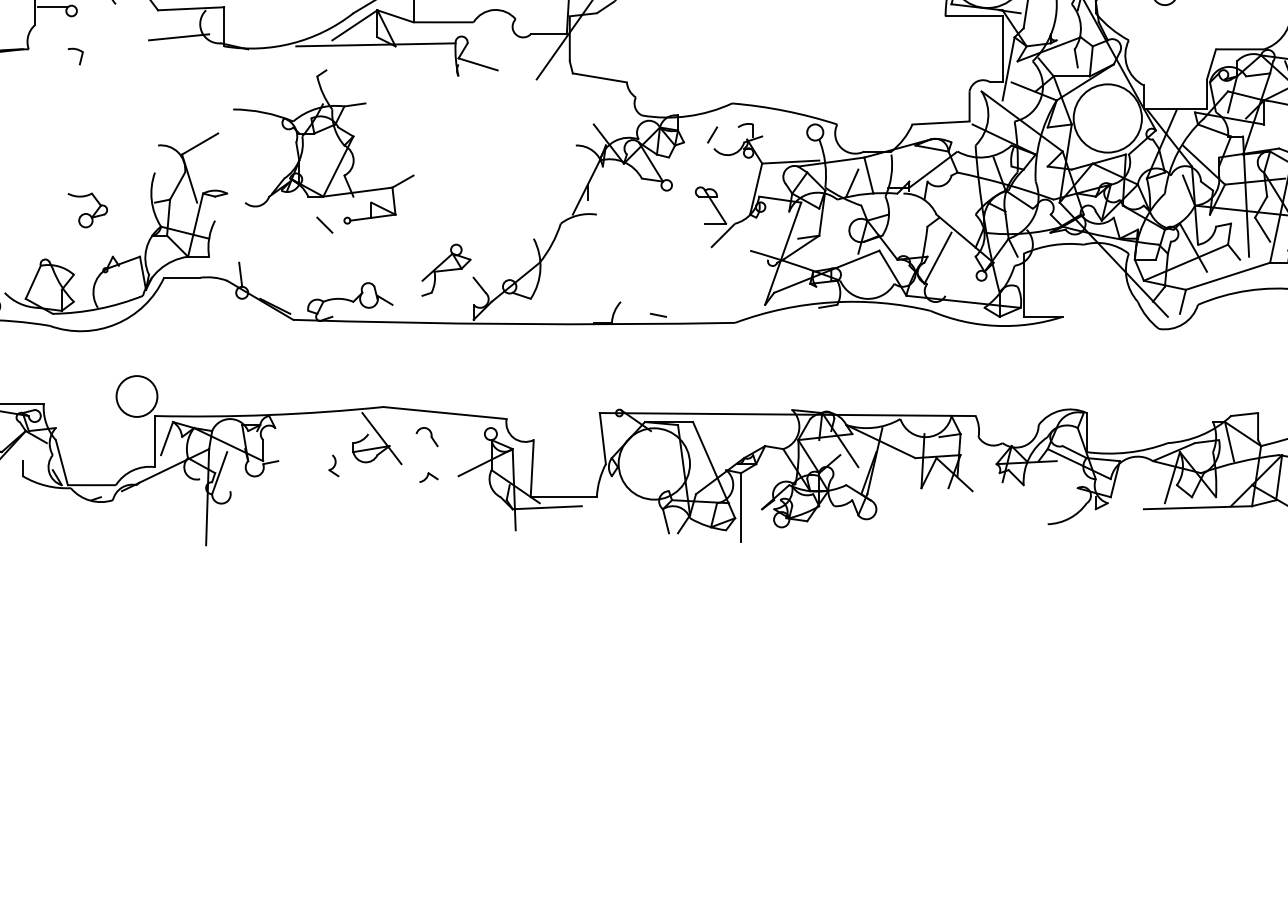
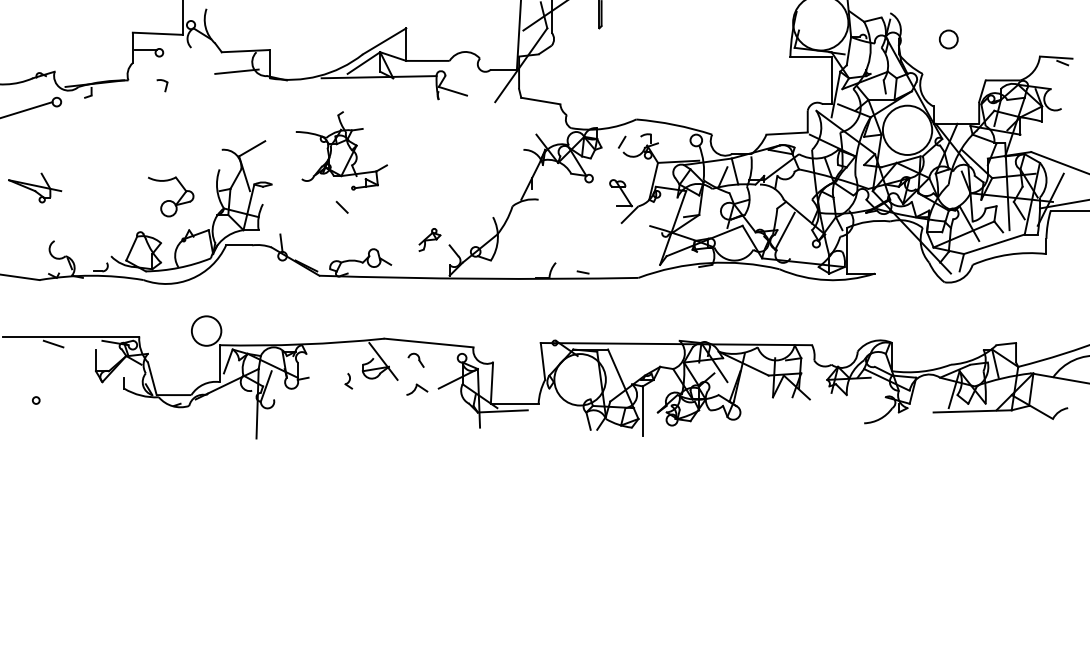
part: (323, 146) -> (341, 150), size x0.7
part: (86, 210) -> (170, 196), size x1.6
part: (445, 269) -> (429, 239), size x0.6
part: (429, 477) -> (417, 389), size x1.6

